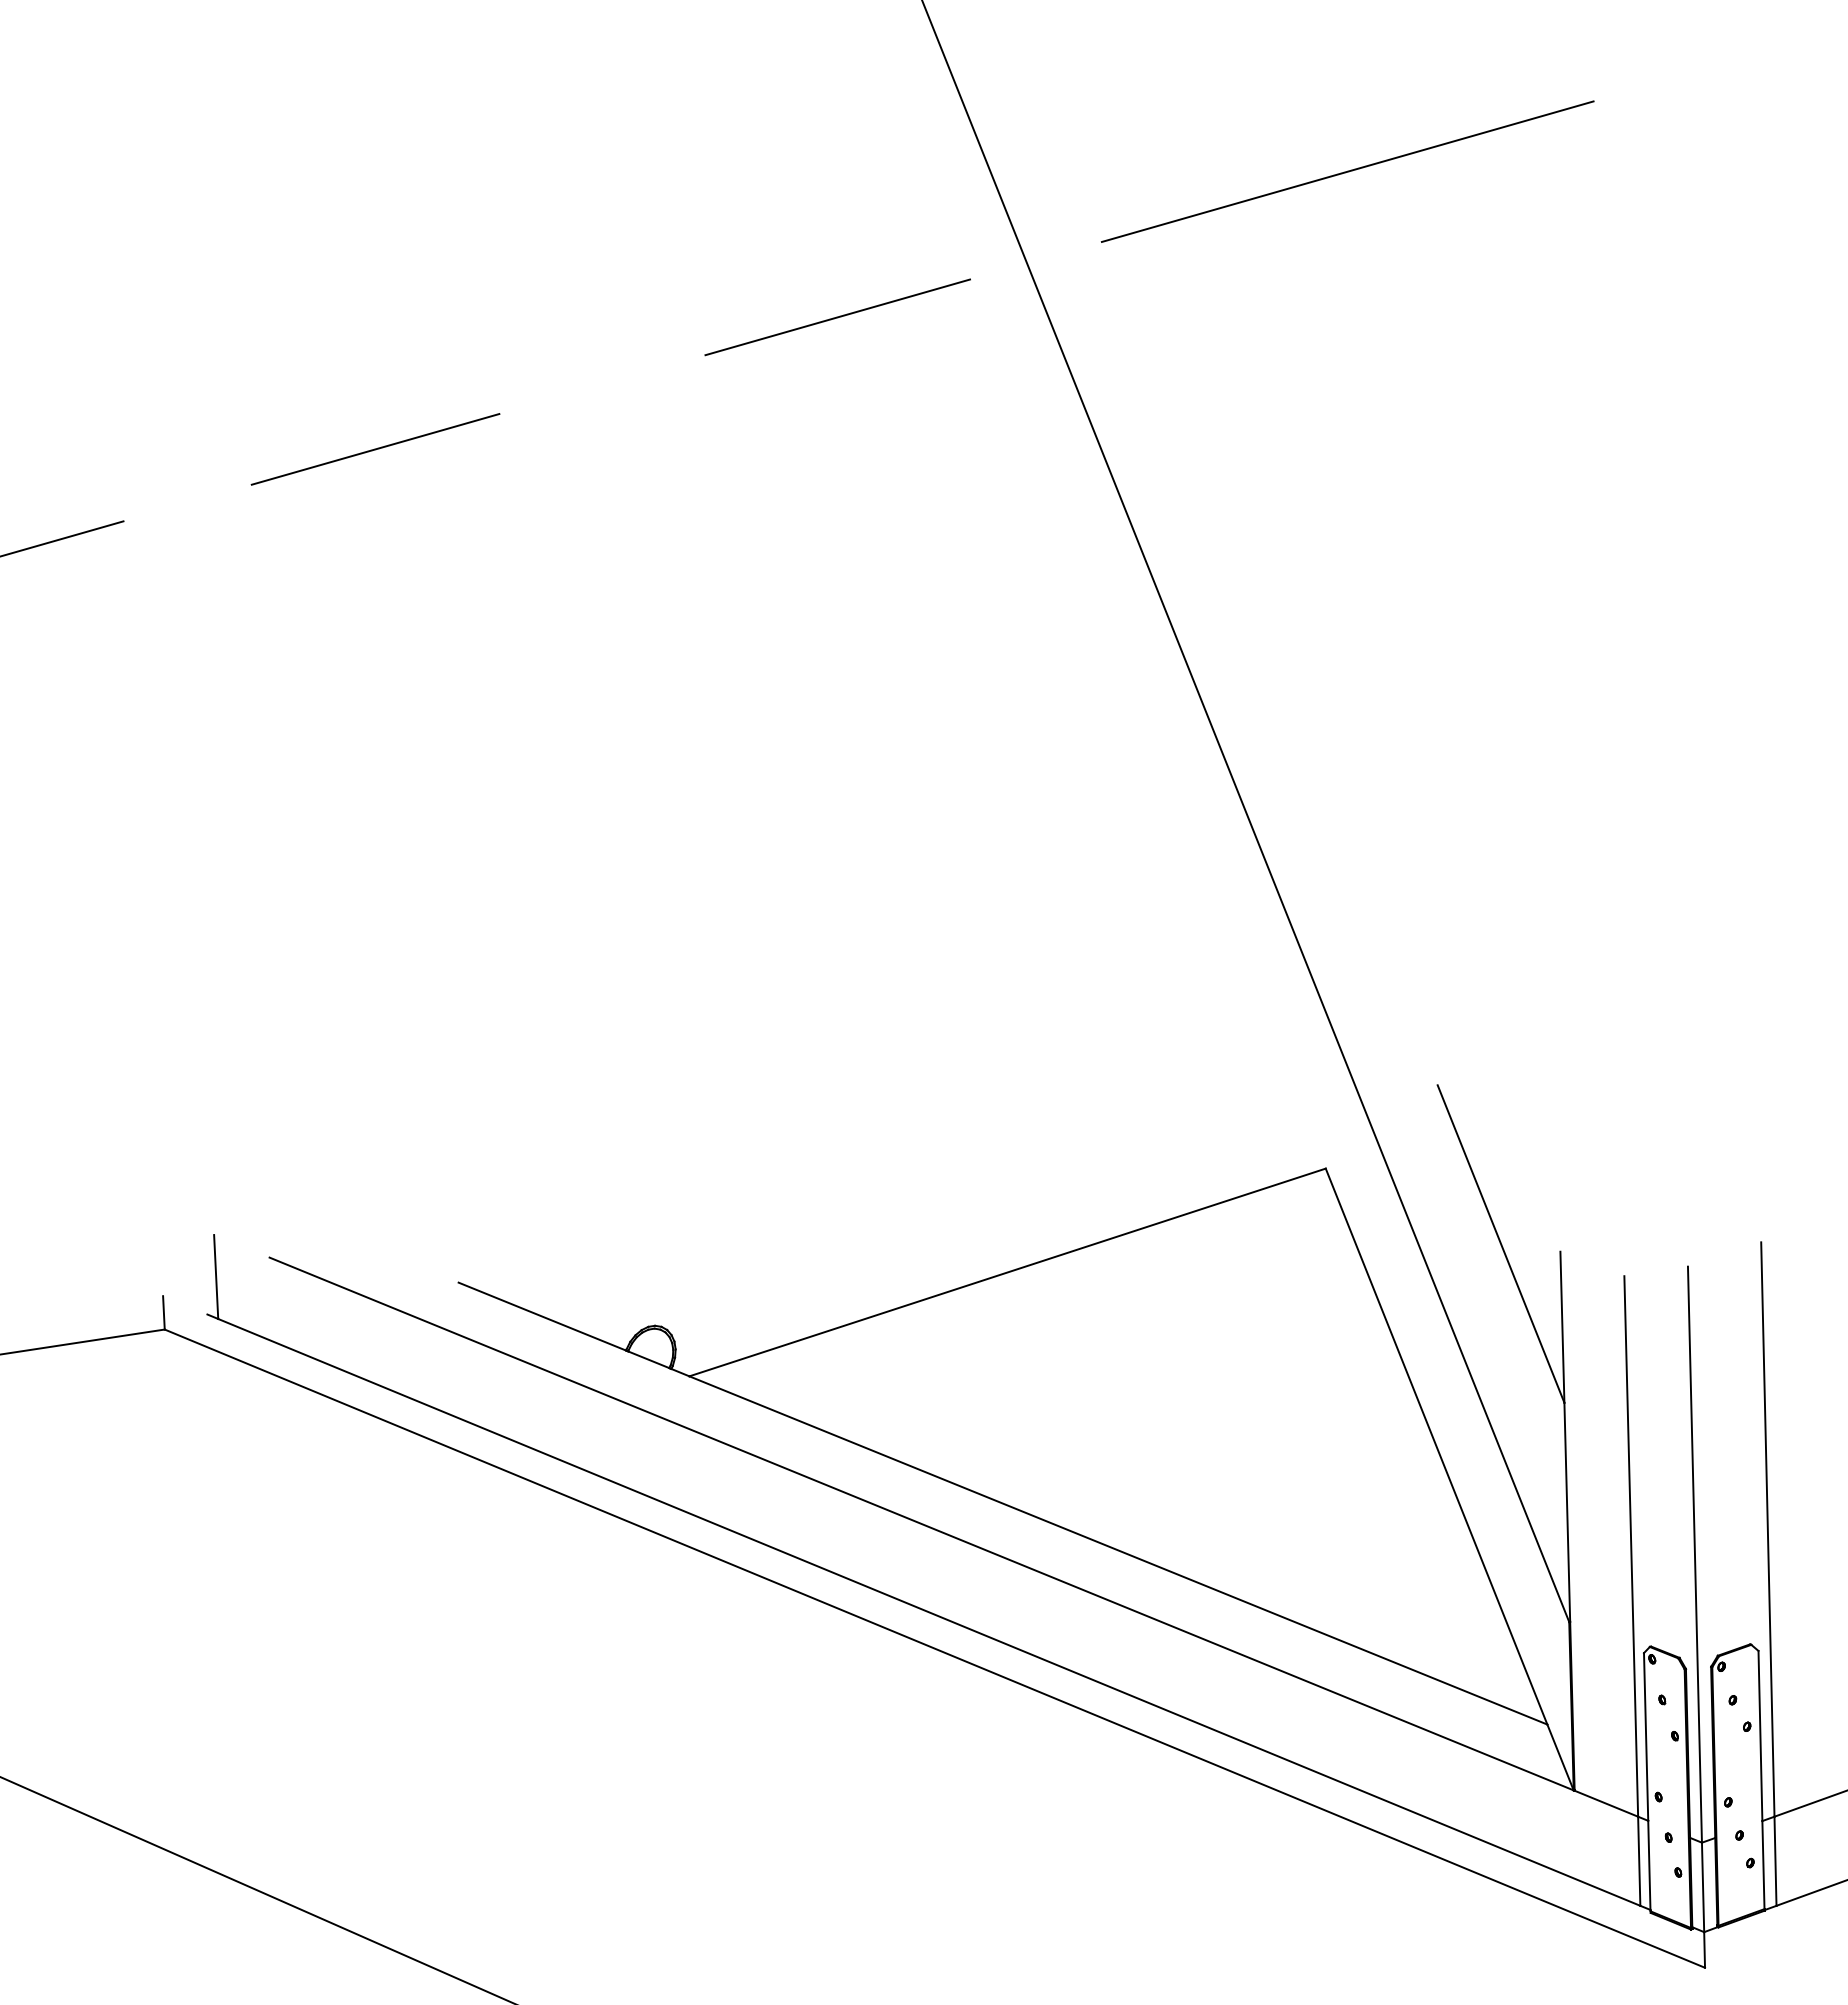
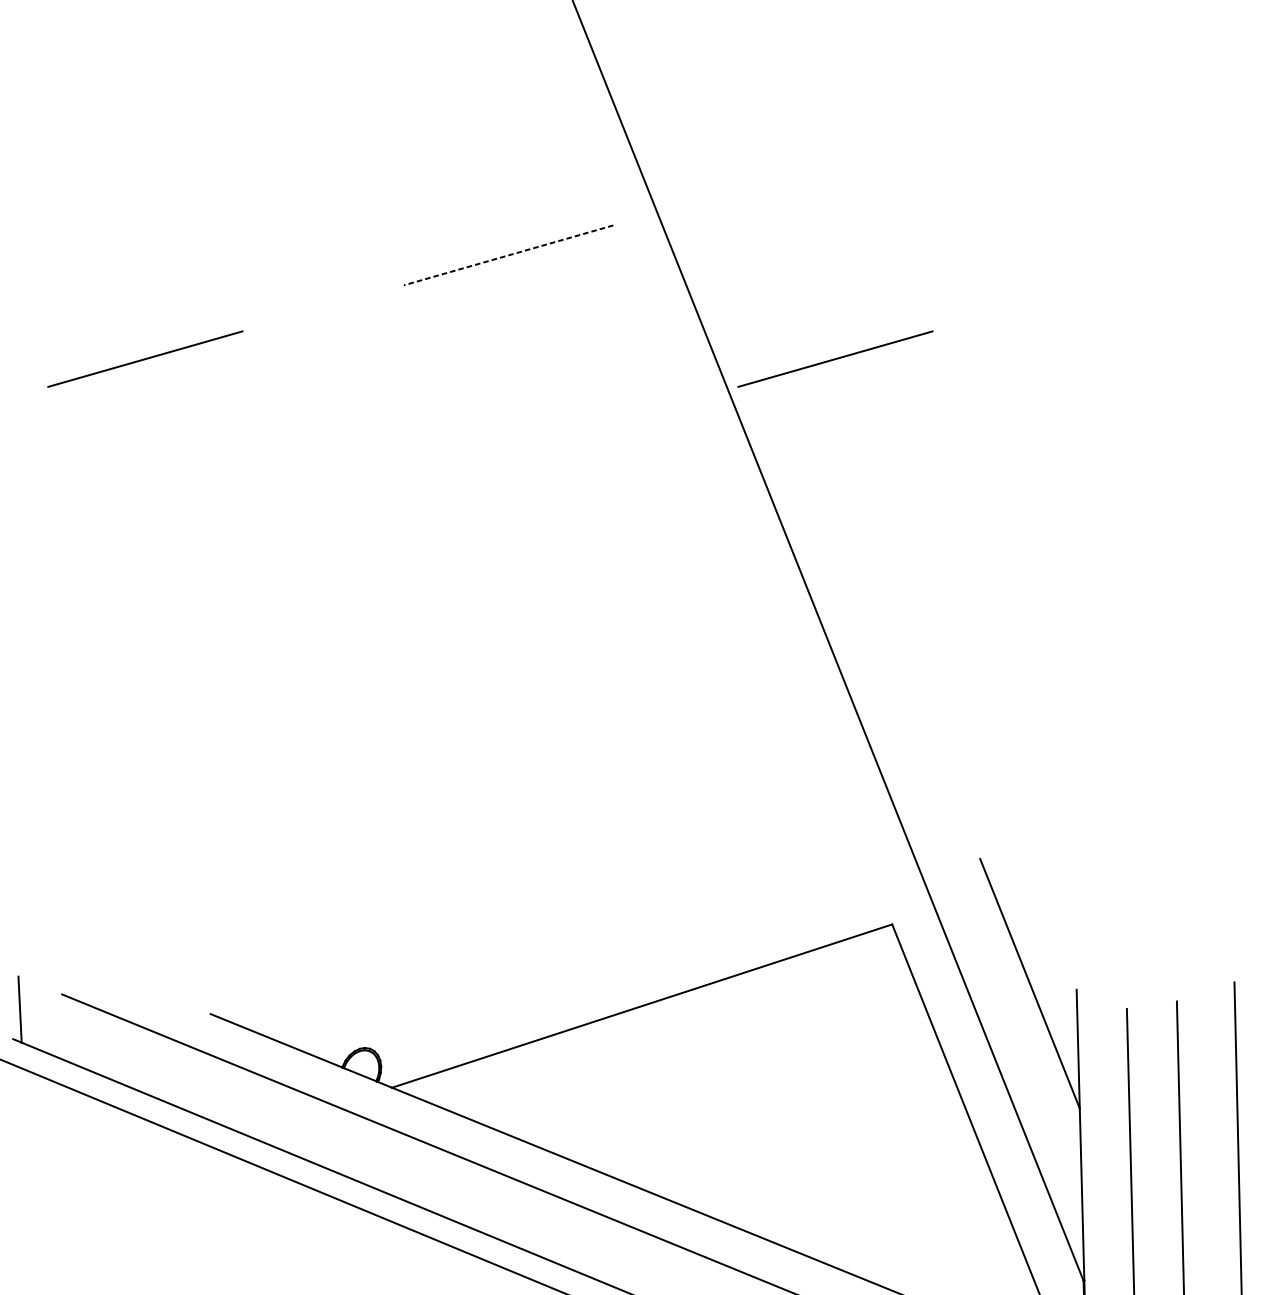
line: (1347, 171) -> (909, 140), removed
line: (837, 317) -> (508, 255), solid -> dashed
line: (1253, 449) -> (835, 359), added

